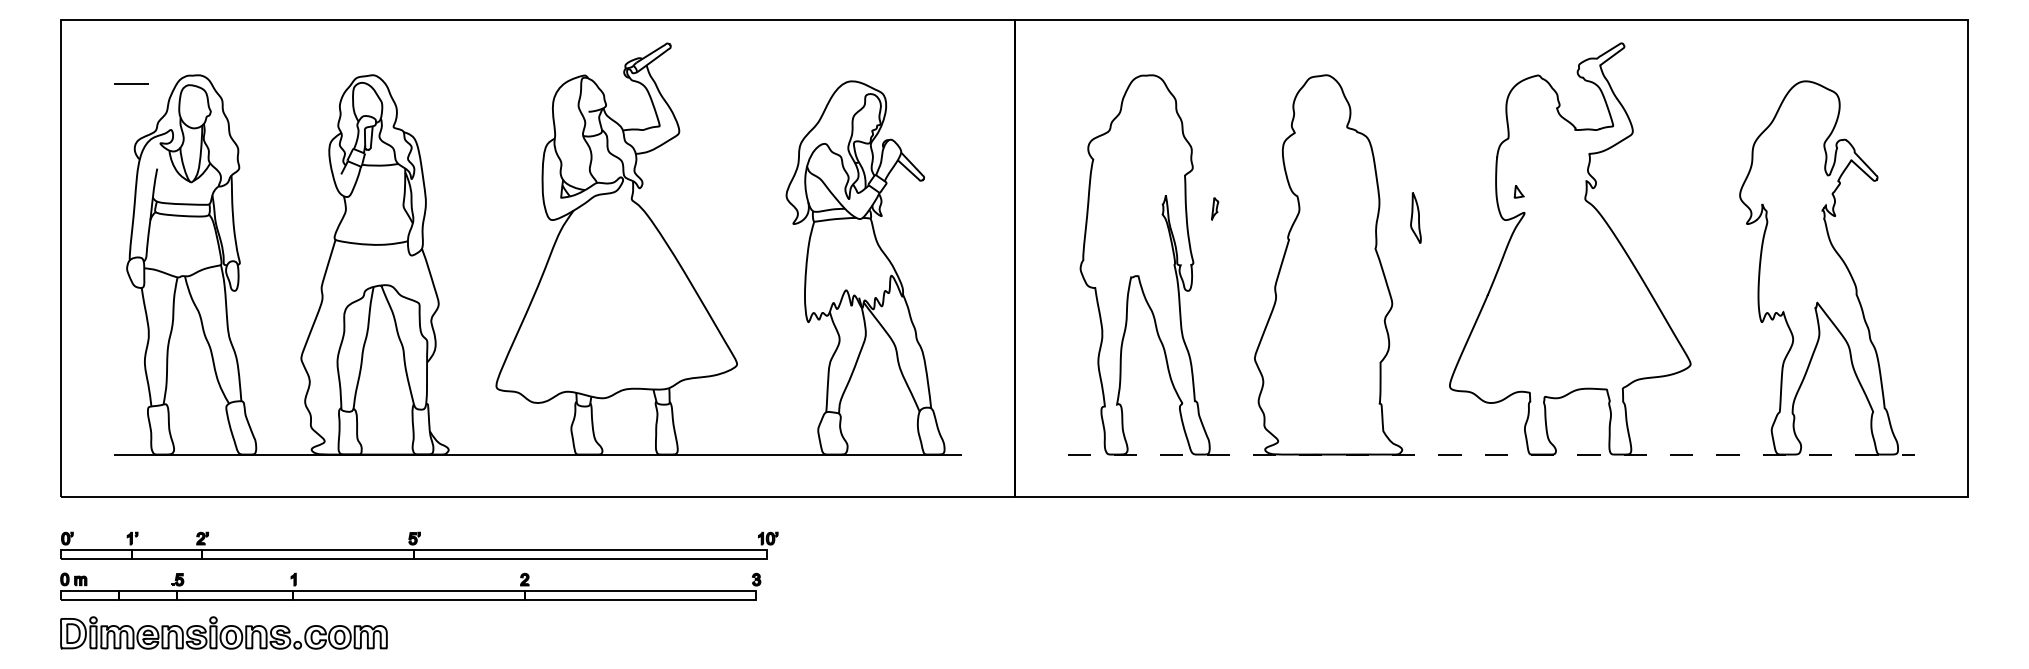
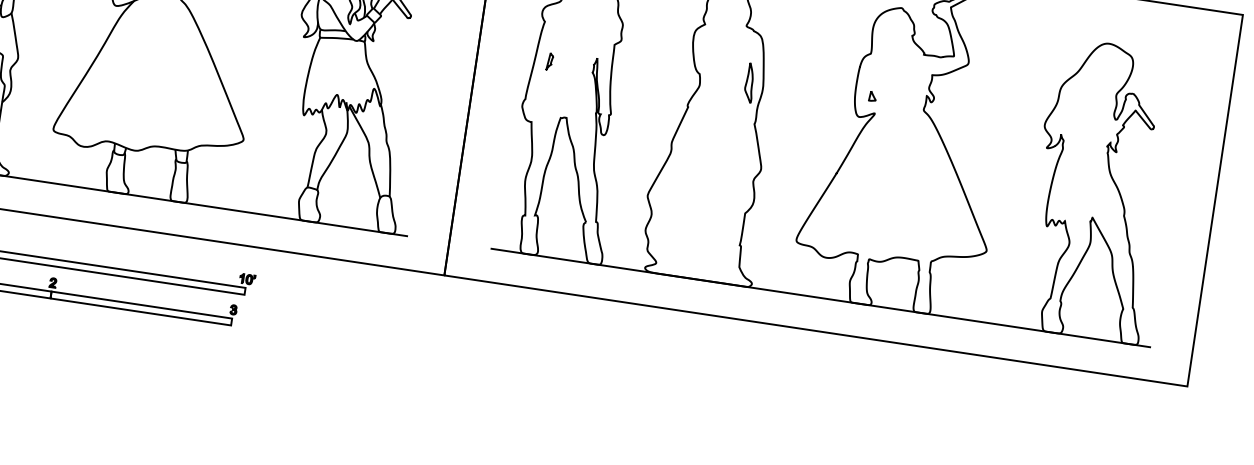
part: (1215, 208) -> (550, 61), moved
part: (1415, 217) -> (749, 82), moved
line: (1491, 454) -> (820, 297), dashed -> solid

